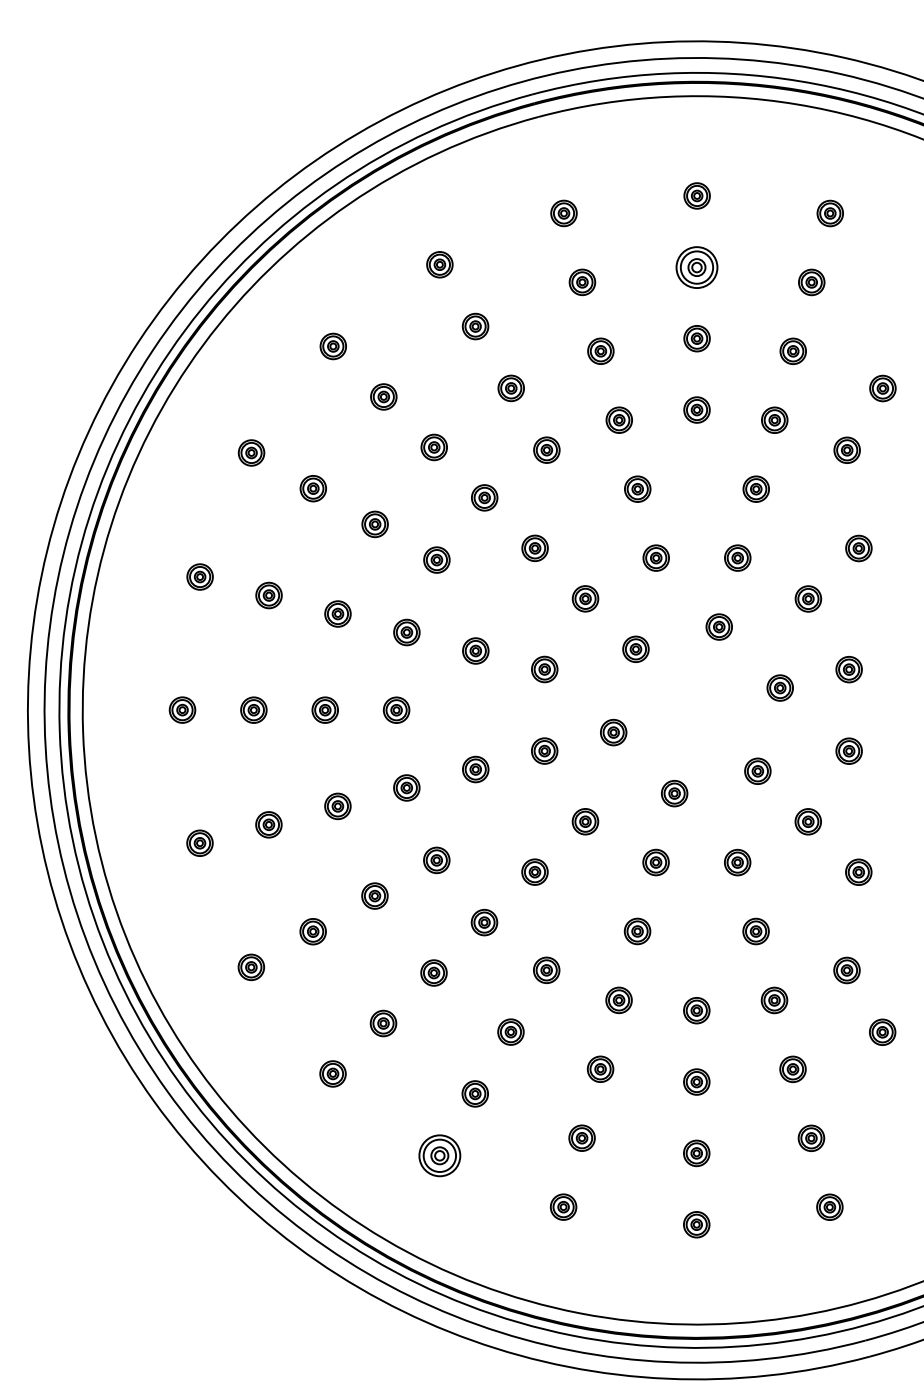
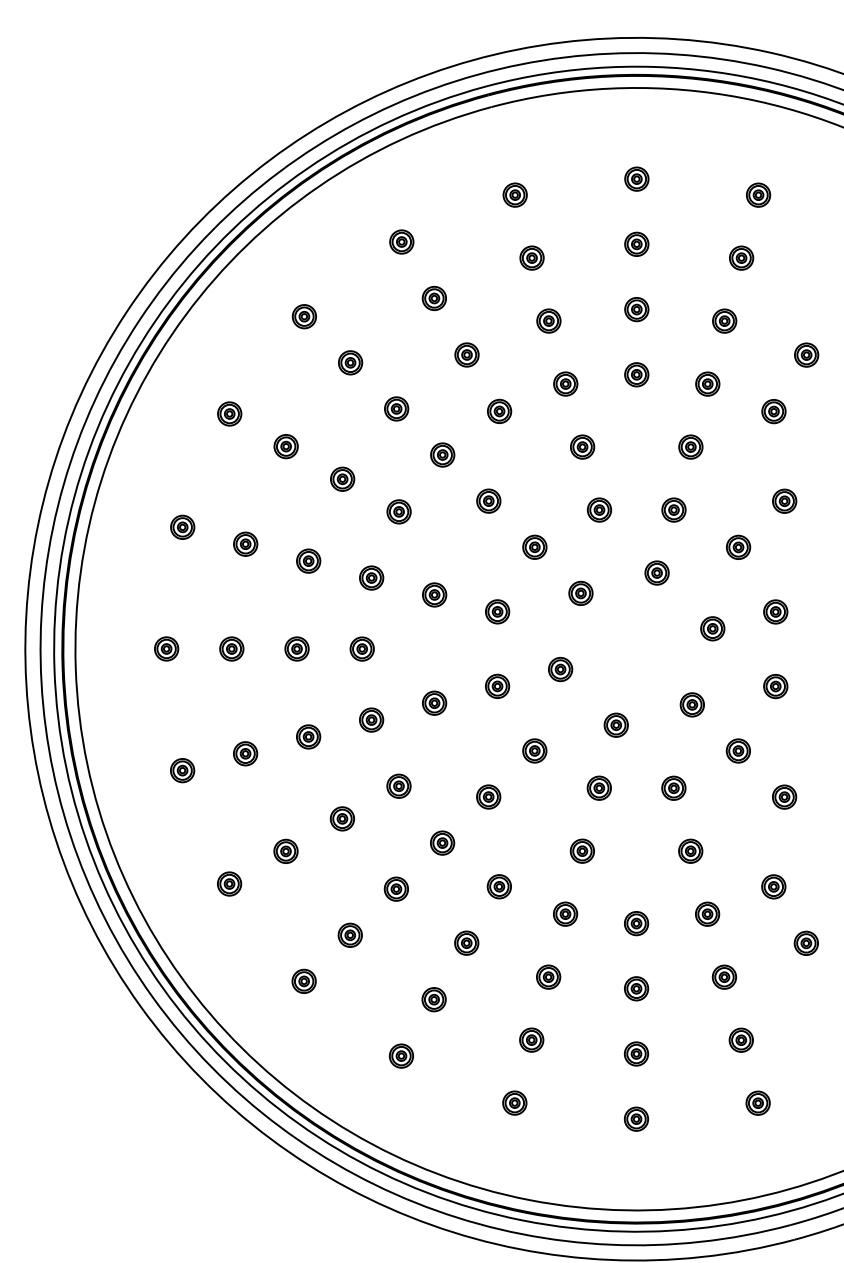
part: (696, 266) -> (636, 243), size x0.62
part: (438, 1155) -> (400, 1055), size x0.62

